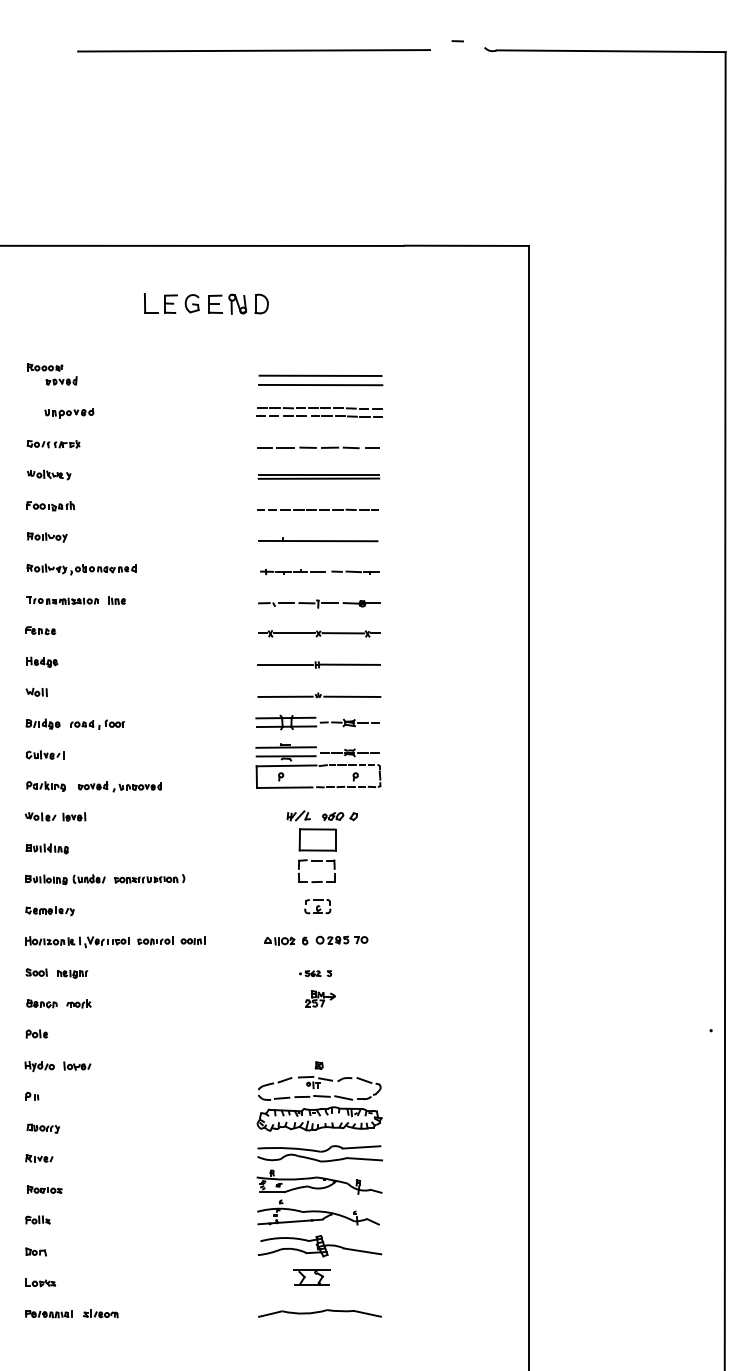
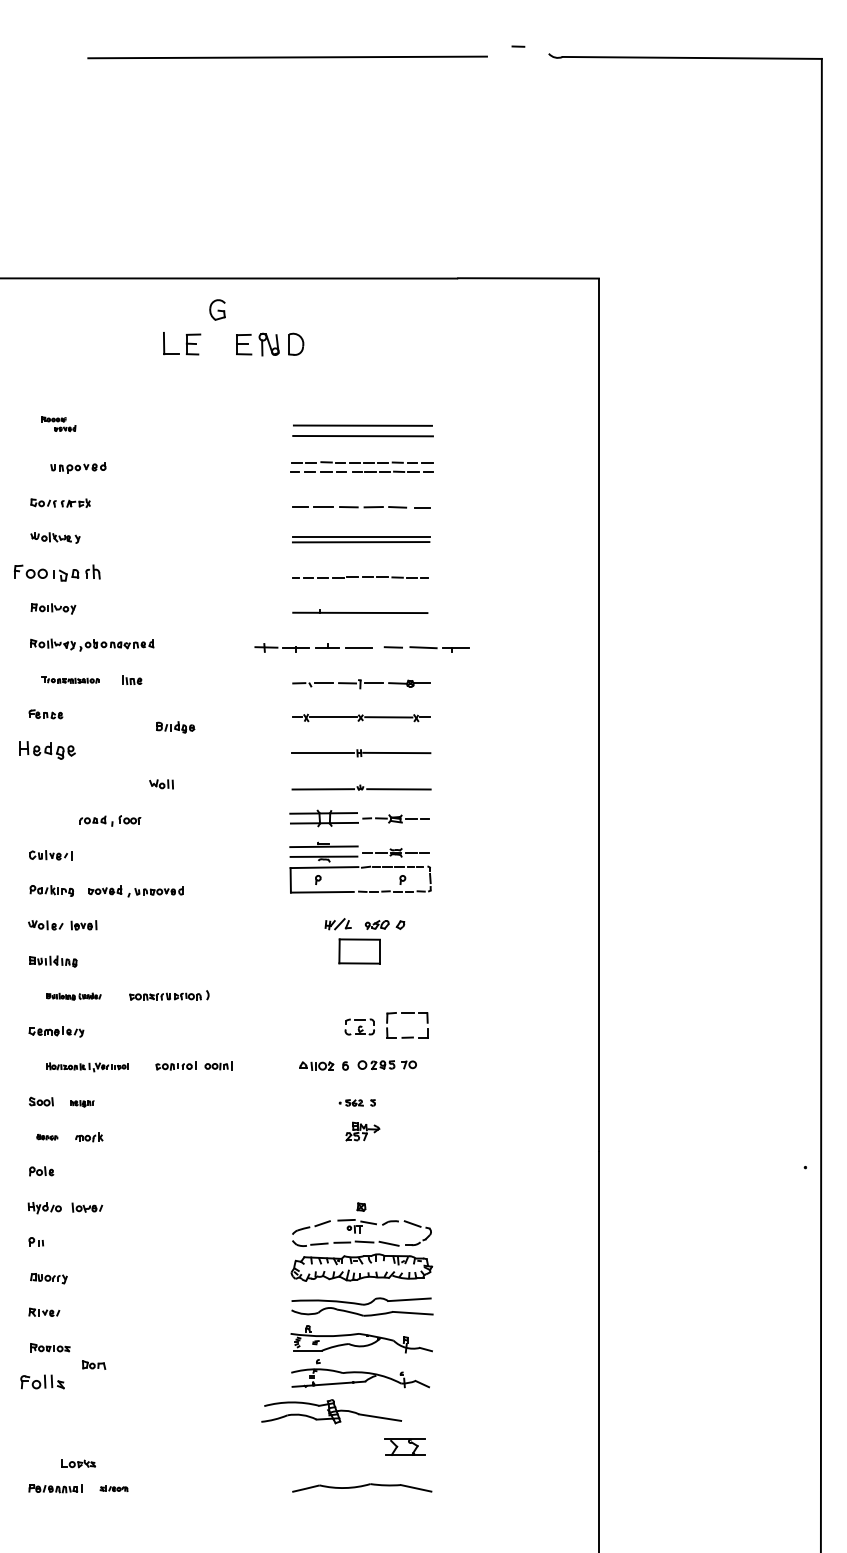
part: (191, 303) -> (216, 309), moved
part: (51, 374) -> (58, 424), size x0.6
part: (50, 506) -> (57, 573), size x1.6
part: (319, 571) -> (361, 647), size x1.6
part: (62, 600) -> (70, 680), size x0.7
part: (42, 661) -> (47, 749), size x1.6
part: (36, 692) -> (161, 784), moved
part: (42, 723) -> (174, 726), moved
part: (316, 861) -> (407, 1014), moved
part: (65, 879) -> (74, 996), size x0.6
part: (77, 942) -> (87, 1067), size x0.7
part: (72, 974) -> (81, 1103), size x0.7
part: (41, 1003) -> (46, 1136), size x0.6
part: (37, 1219) -> (42, 1381), size x1.6
part: (319, 1246) -> (331, 1412), moved
part: (35, 1251) -> (93, 1364), moved
part: (311, 1277) -> (404, 1447), moved
part: (40, 1282) -> (78, 1463), moved
part: (100, 1313) -> (113, 1487), size x0.7

